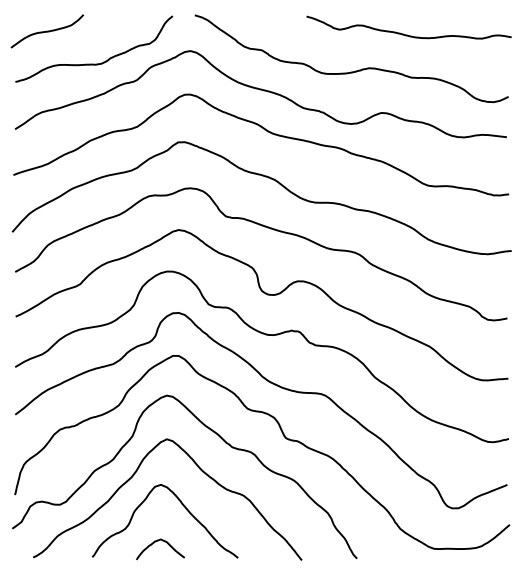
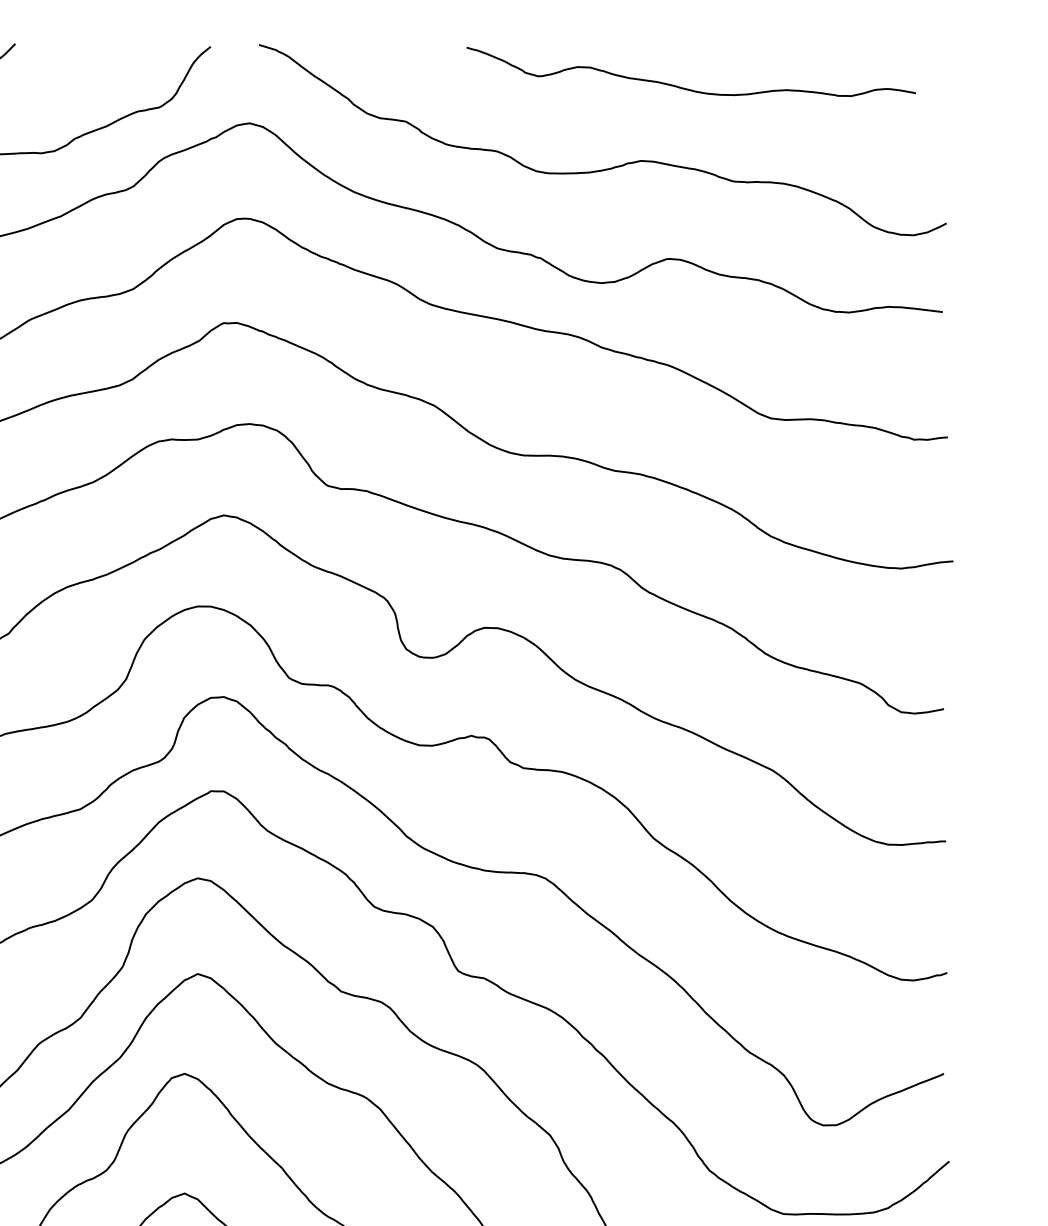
curve: (407, 34) -> (687, 86), moved

